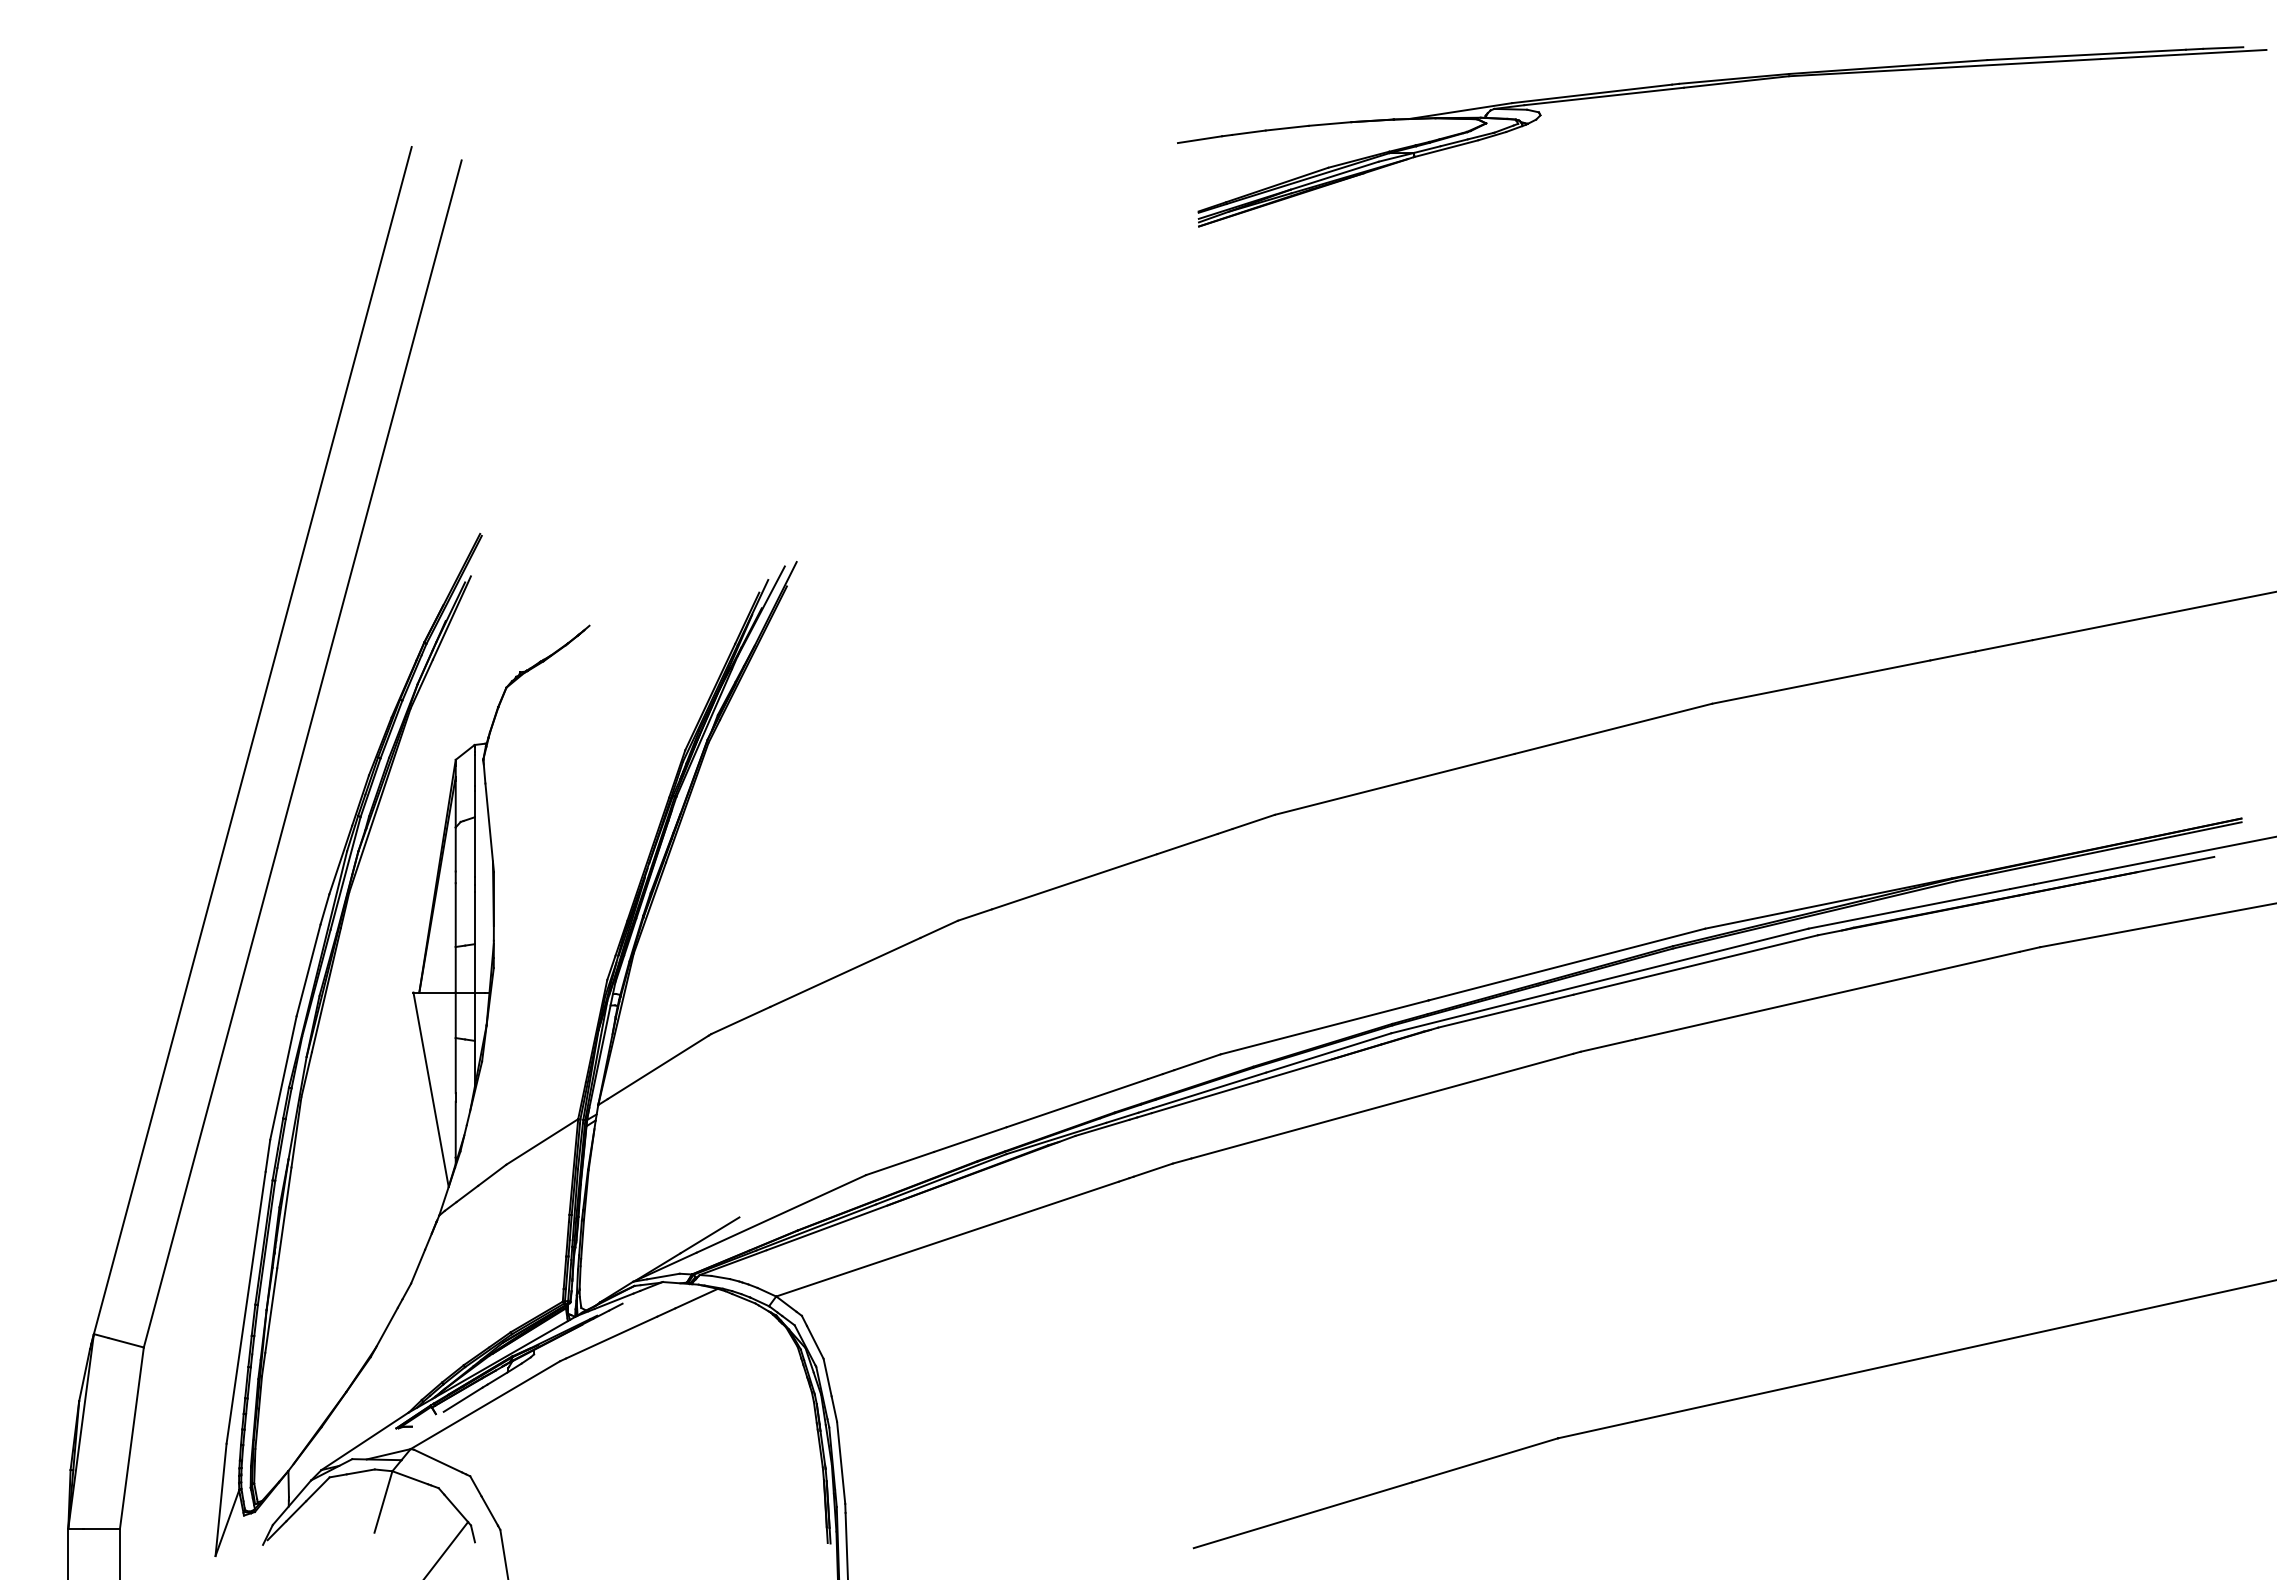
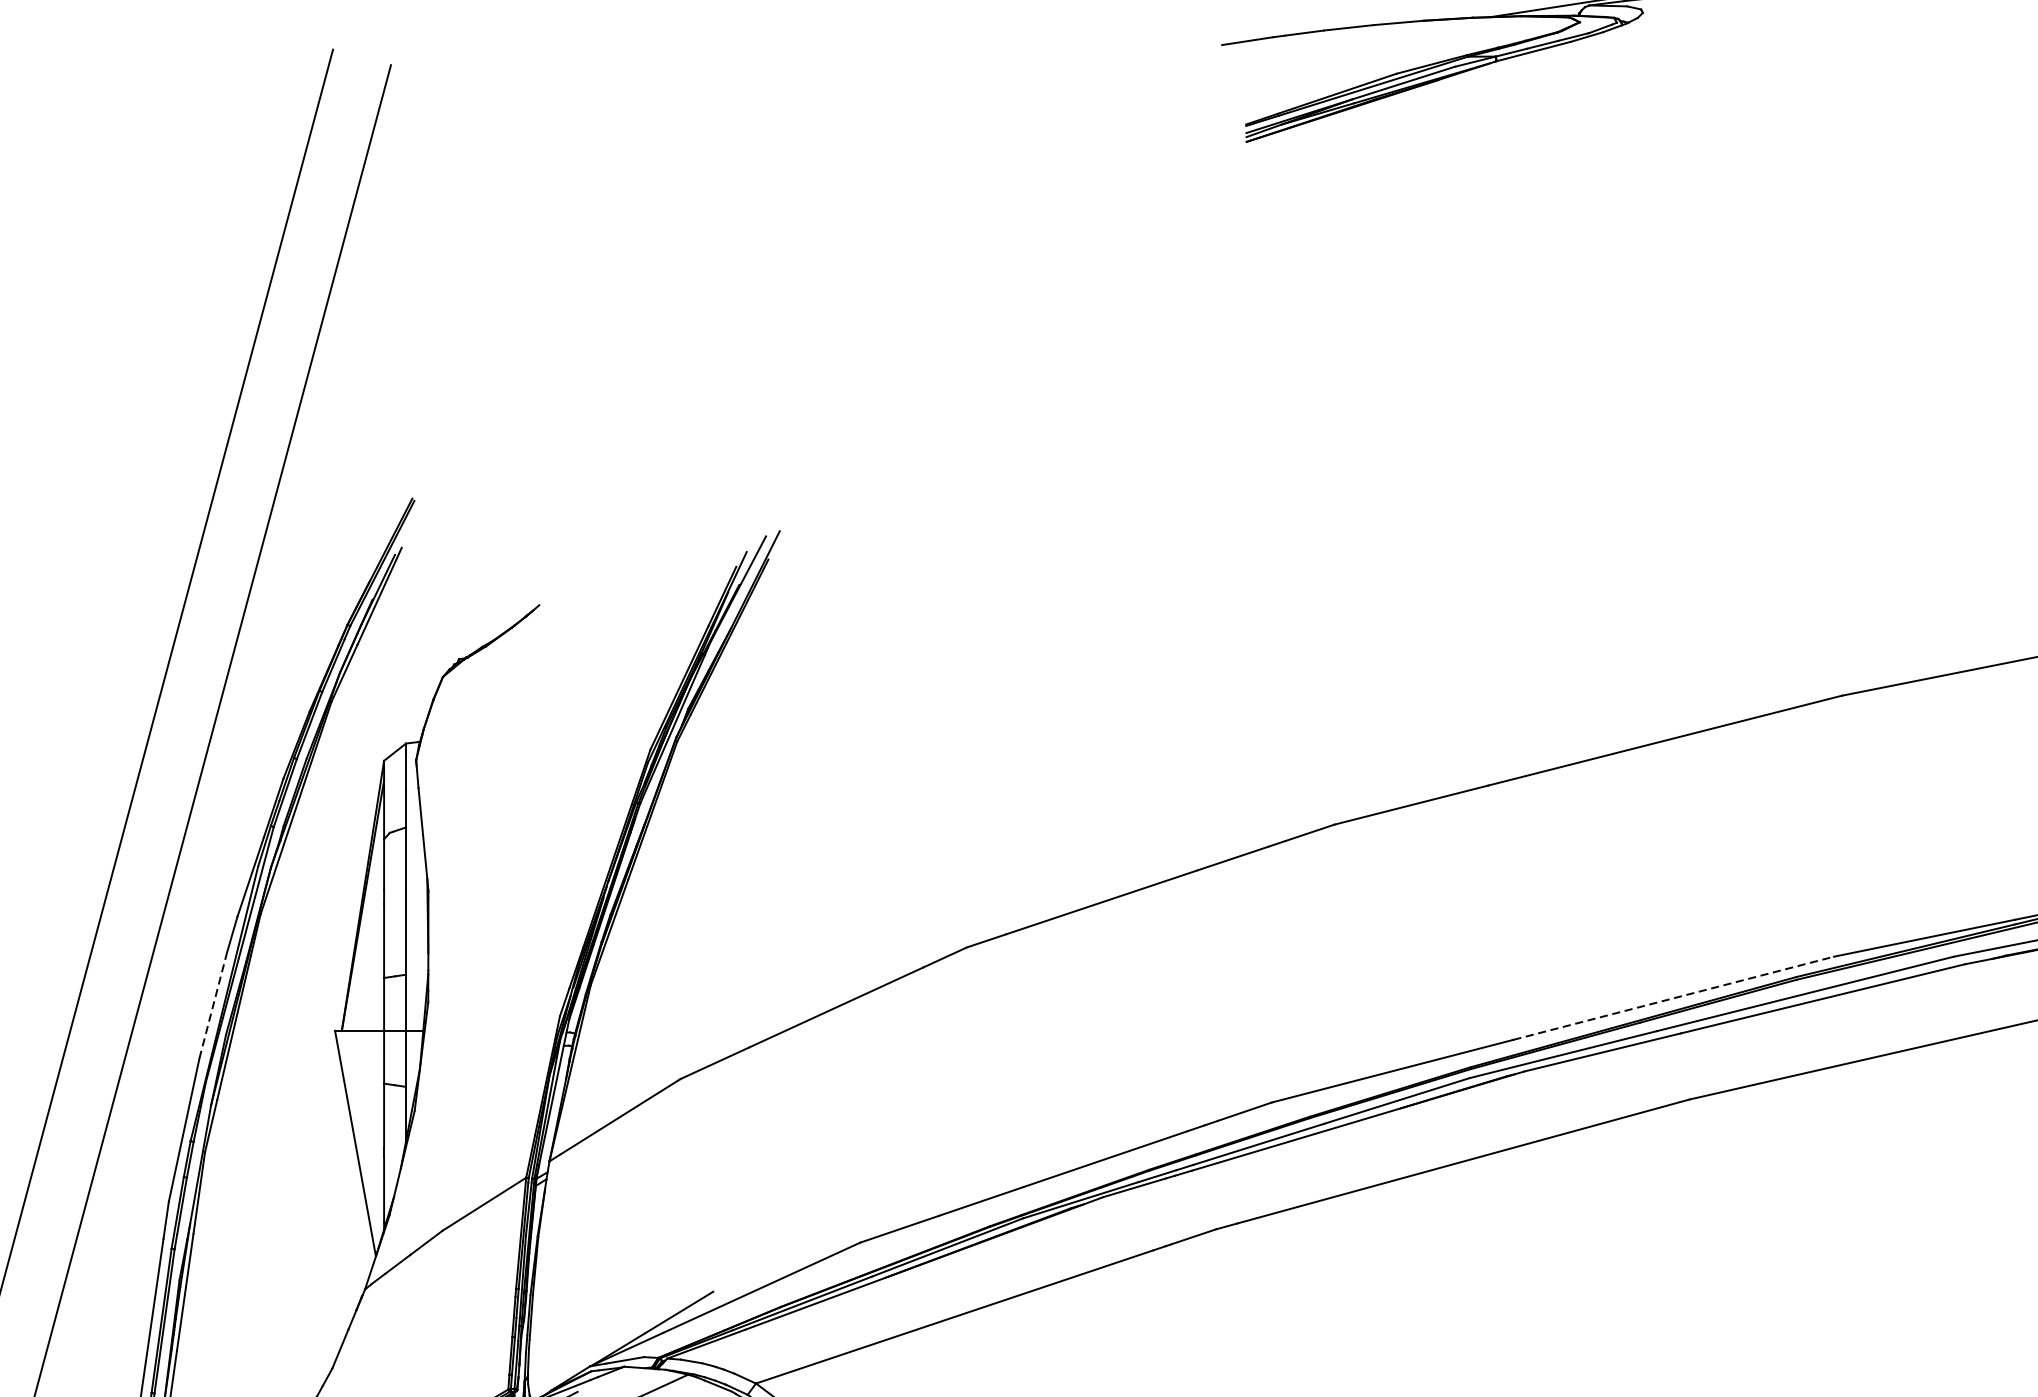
line: (1567, 964) -> (1674, 998), solid -> dashed
line: (308, 970) -> (213, 1005), solid -> dashed

